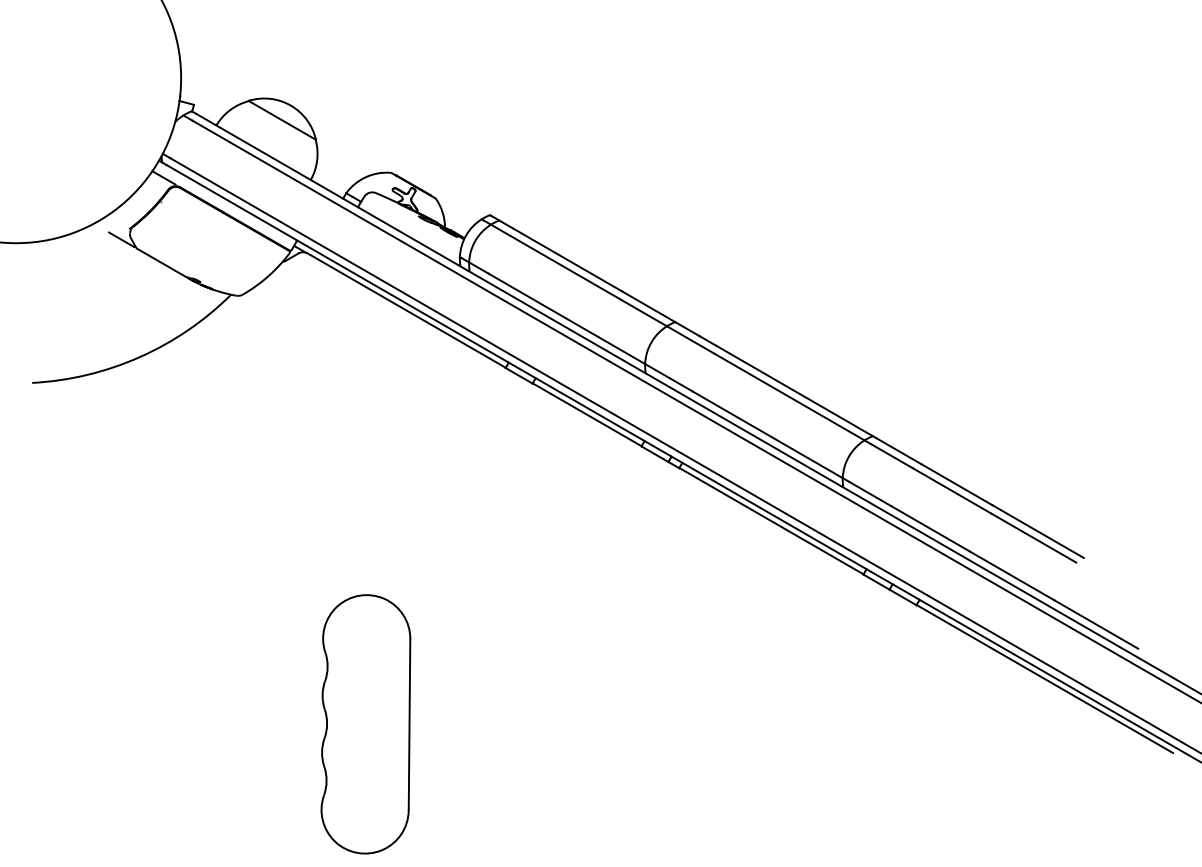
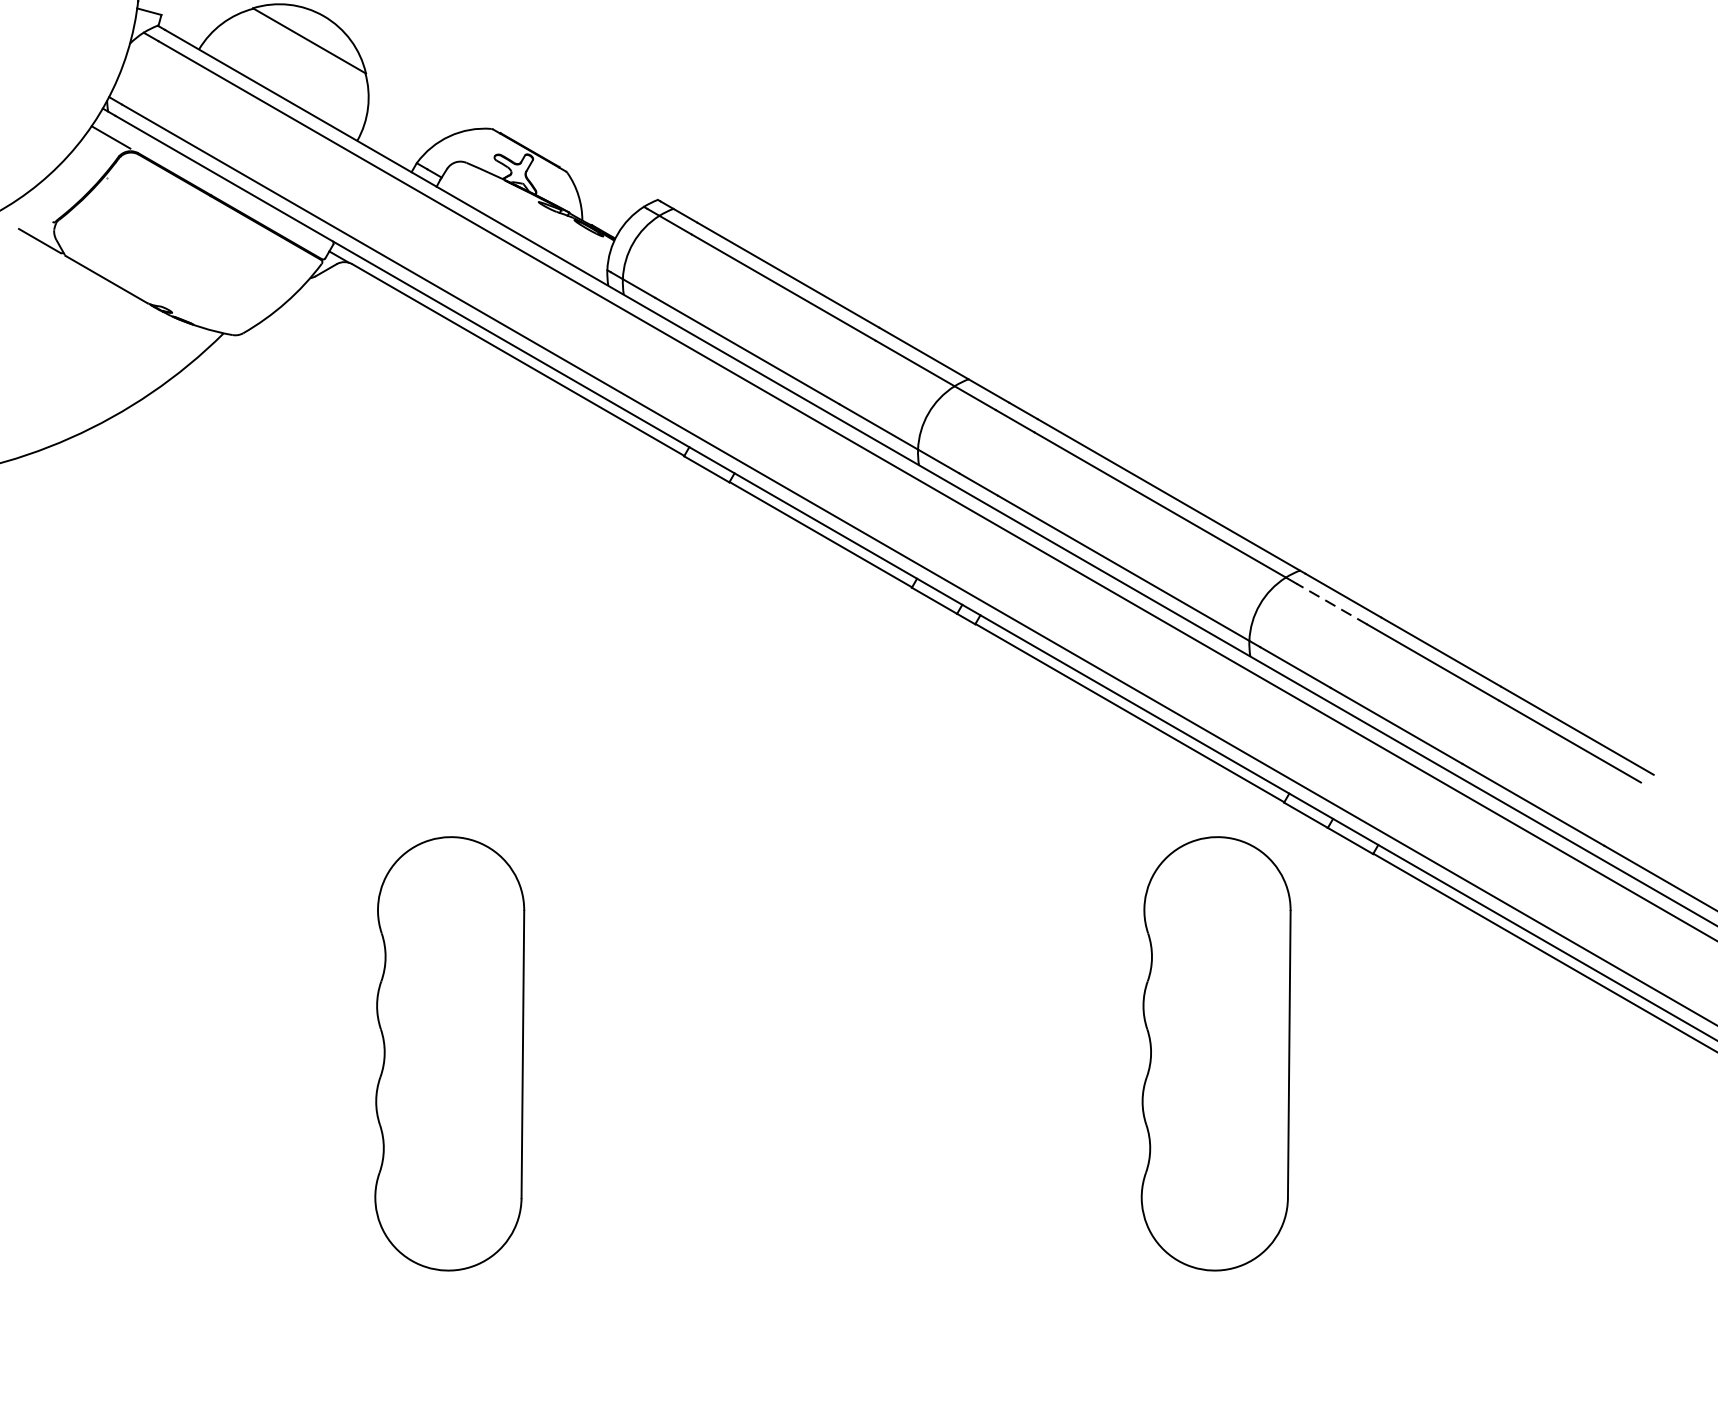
line: (891, 456) -> (1331, 604), solid -> dashed
part: (822, 724) -> (1215, 1054), added

